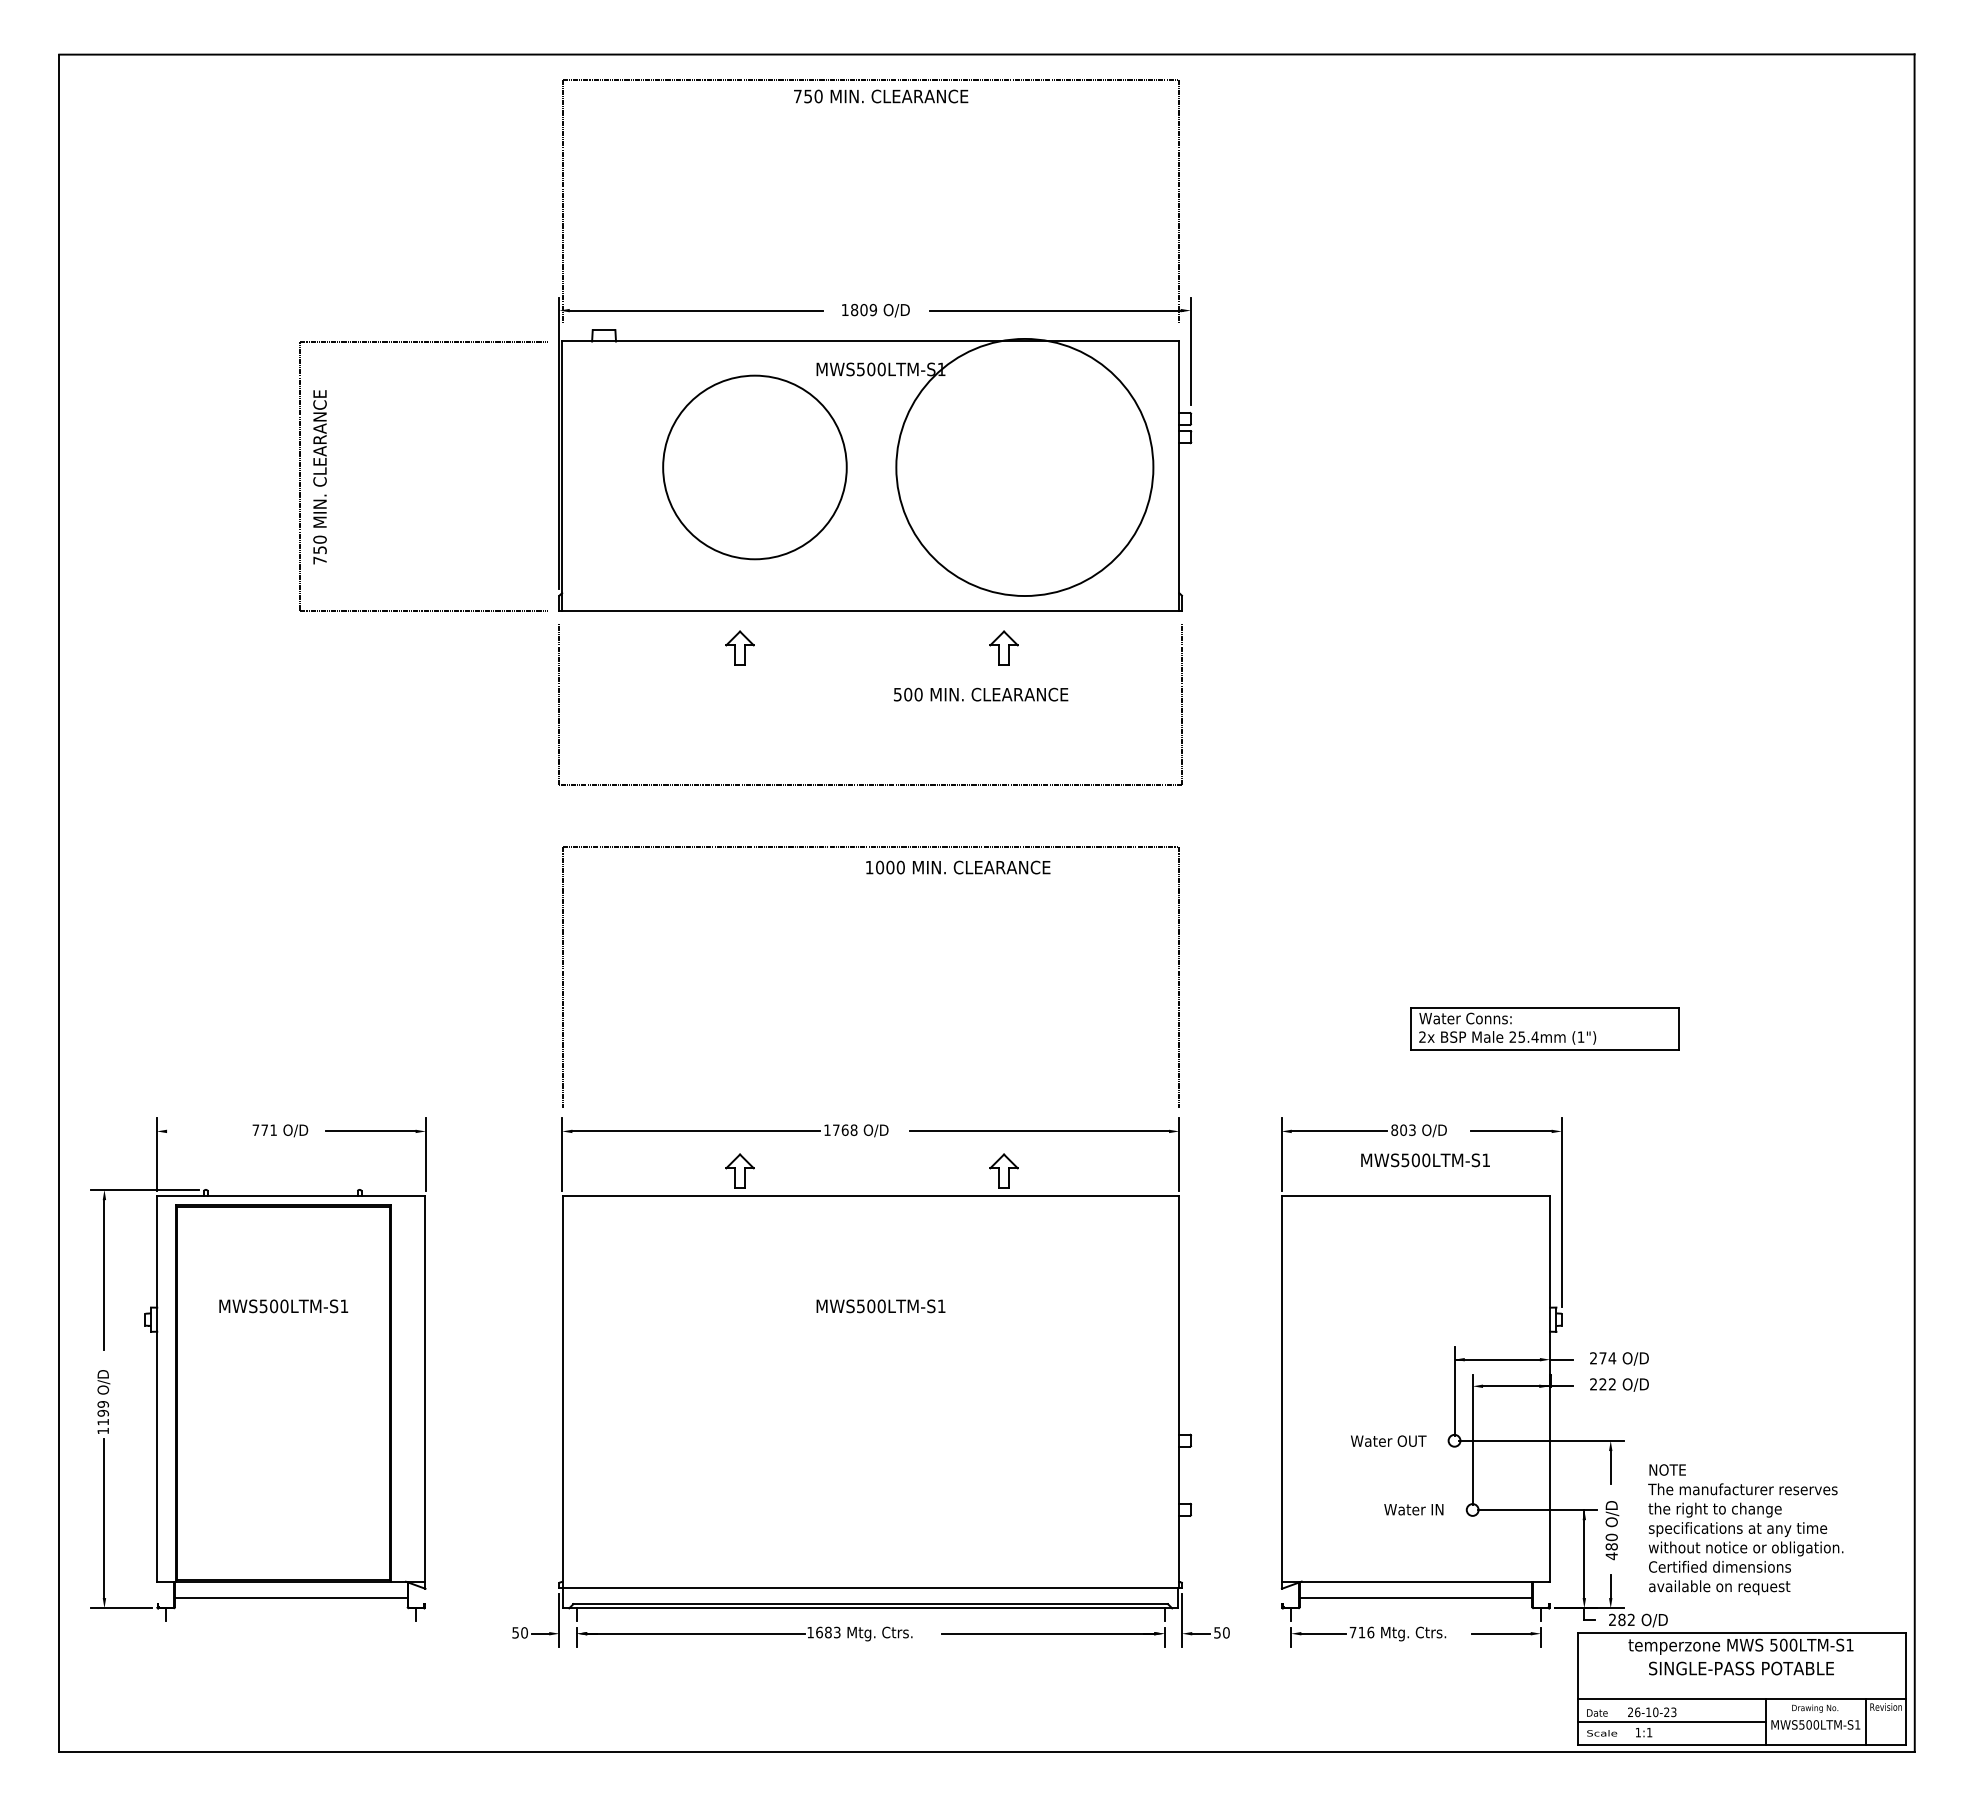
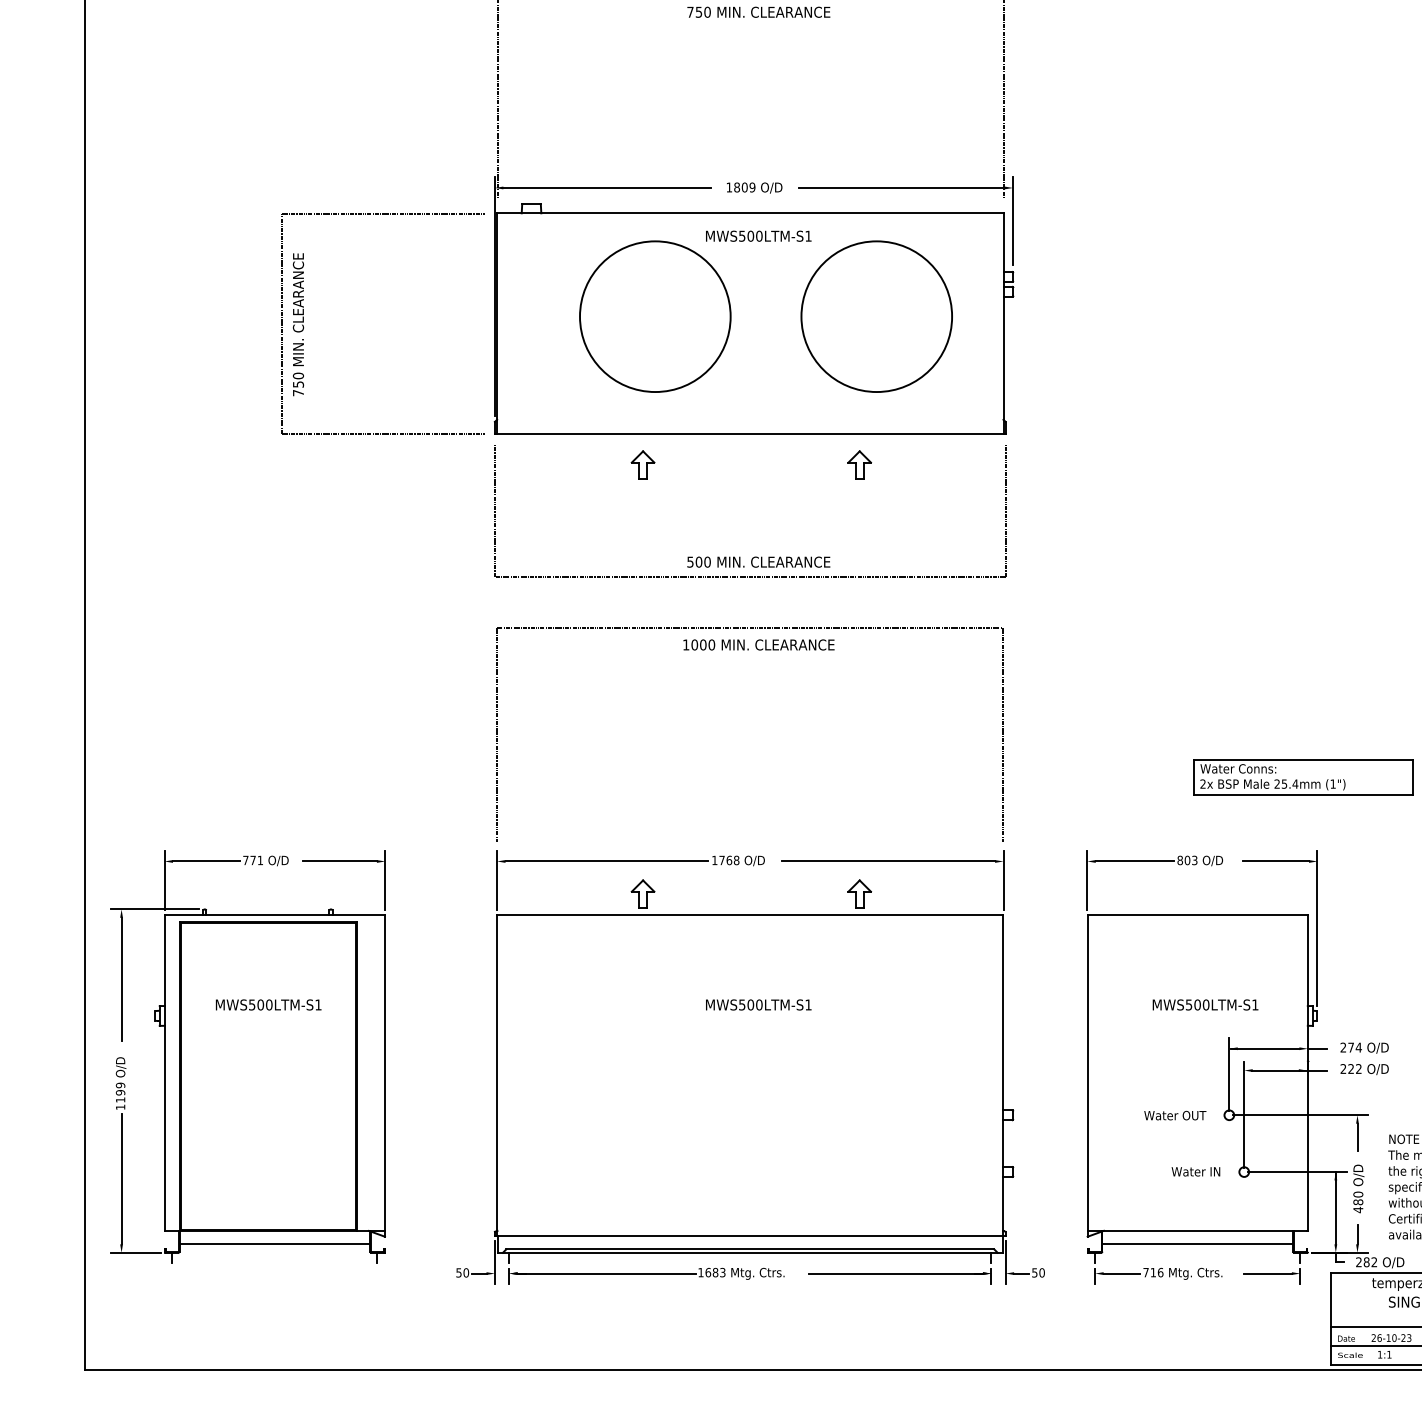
circle: (1024, 467) -> (876, 316), size x0.71
text: (981, 694) -> (759, 562), moved
text: (958, 867) -> (759, 644), moved
line: (207, 1131) -> (206, 861), added
text: (1425, 1160) -> (1205, 1005), moved

